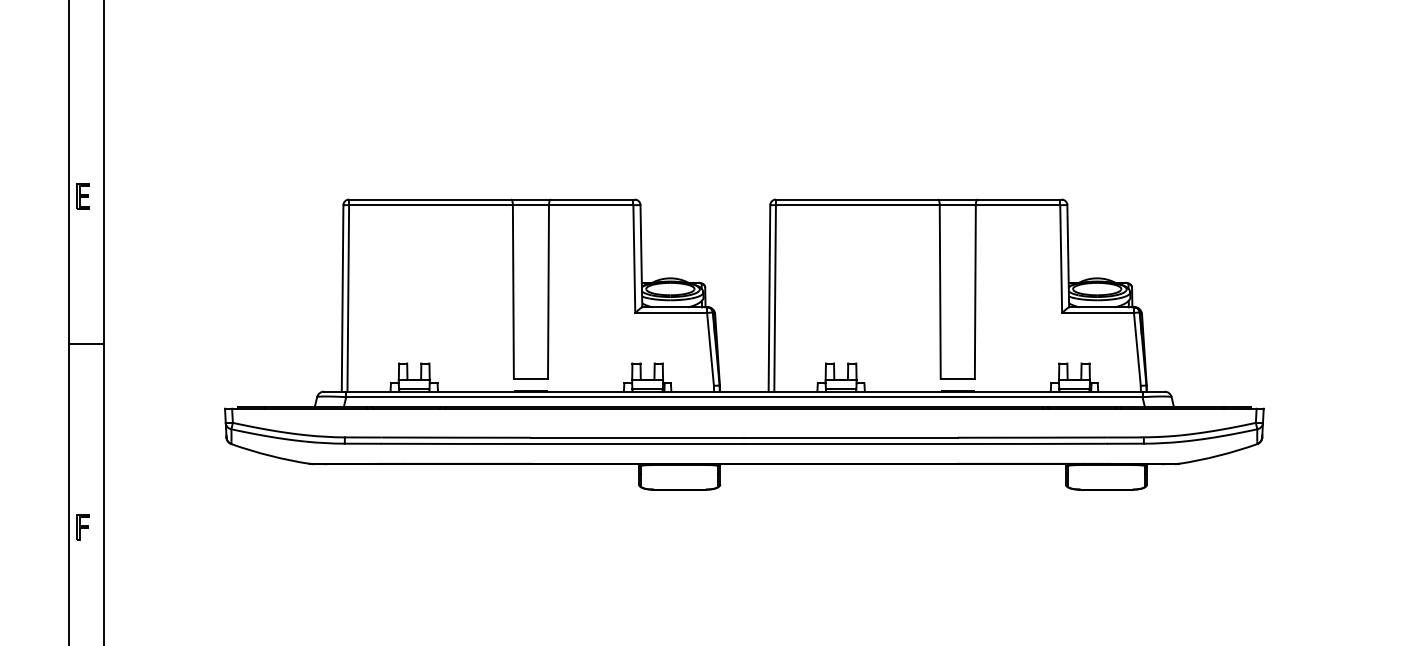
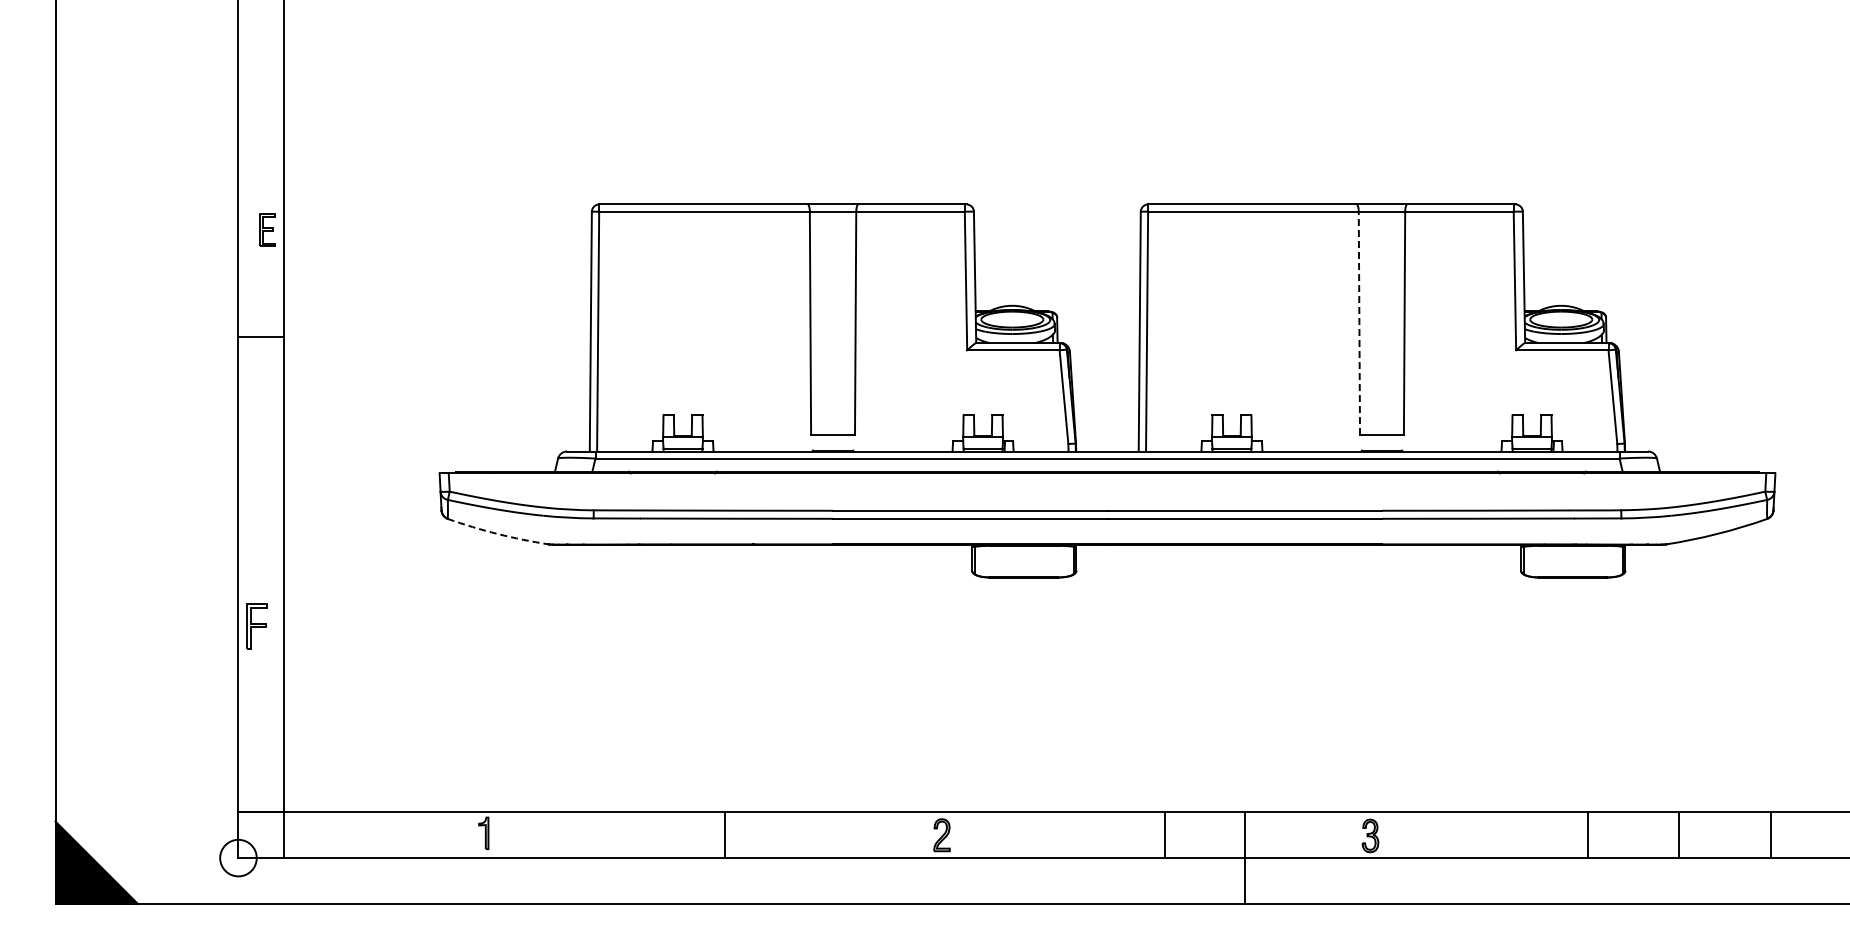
part: (83, 195) -> (267, 229), moved
line: (940, 292) -> (1359, 323), solid -> dashed
line: (86, 343) -> (261, 336), moved
arc: (270, 455) -> (497, 533), solid -> dashed
part: (83, 526) -> (257, 625), size x1.4

